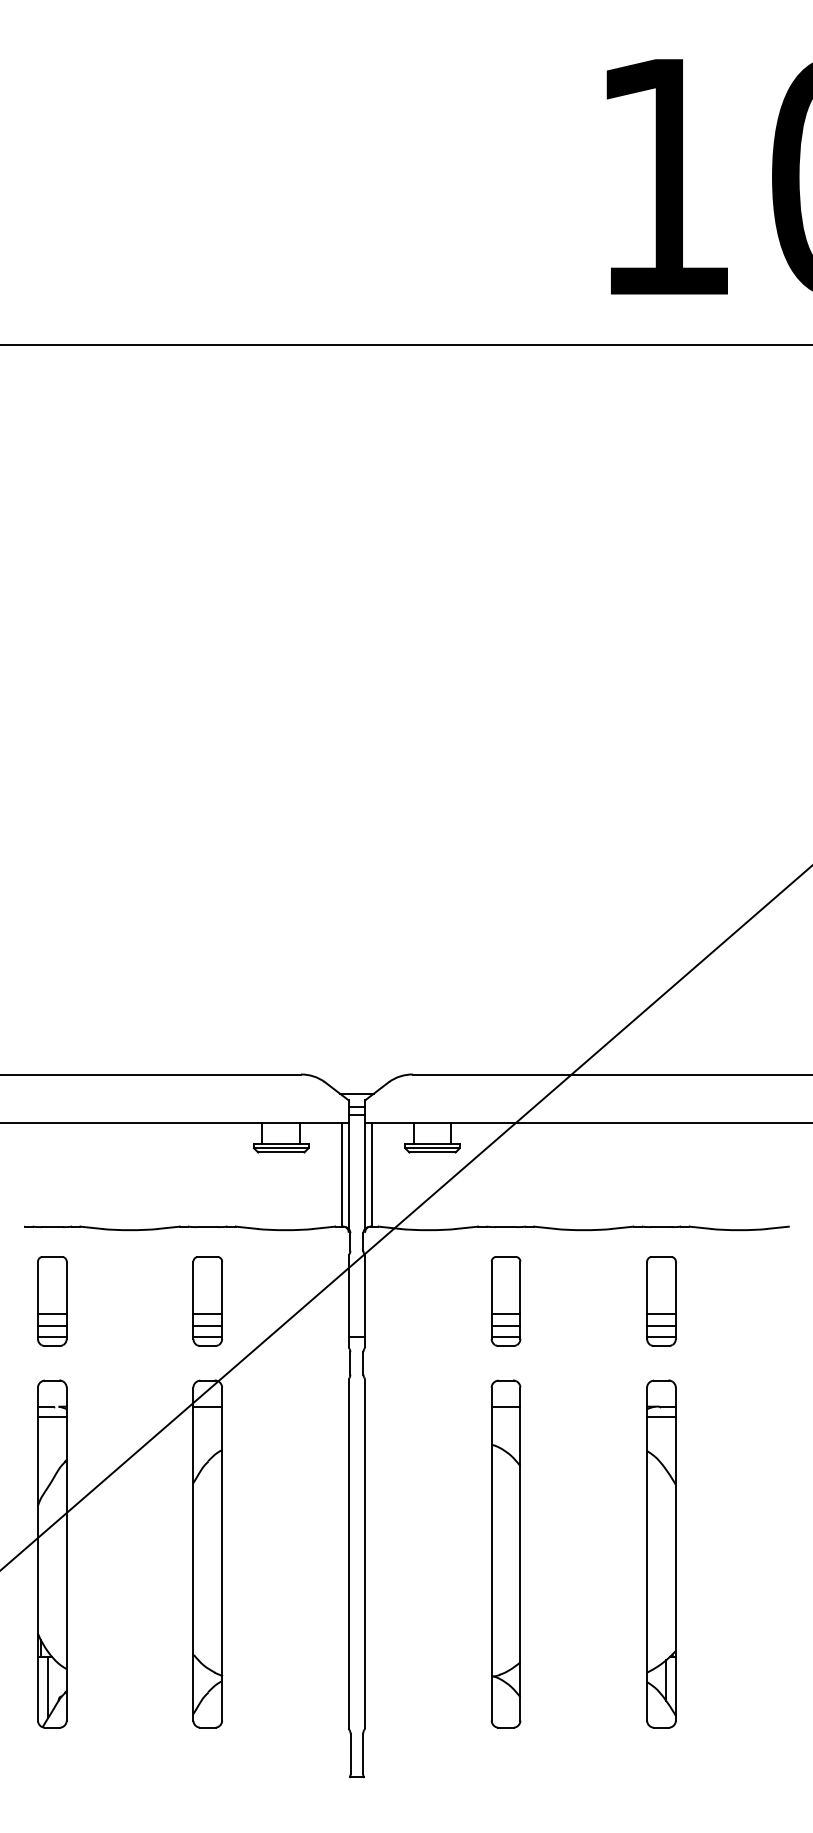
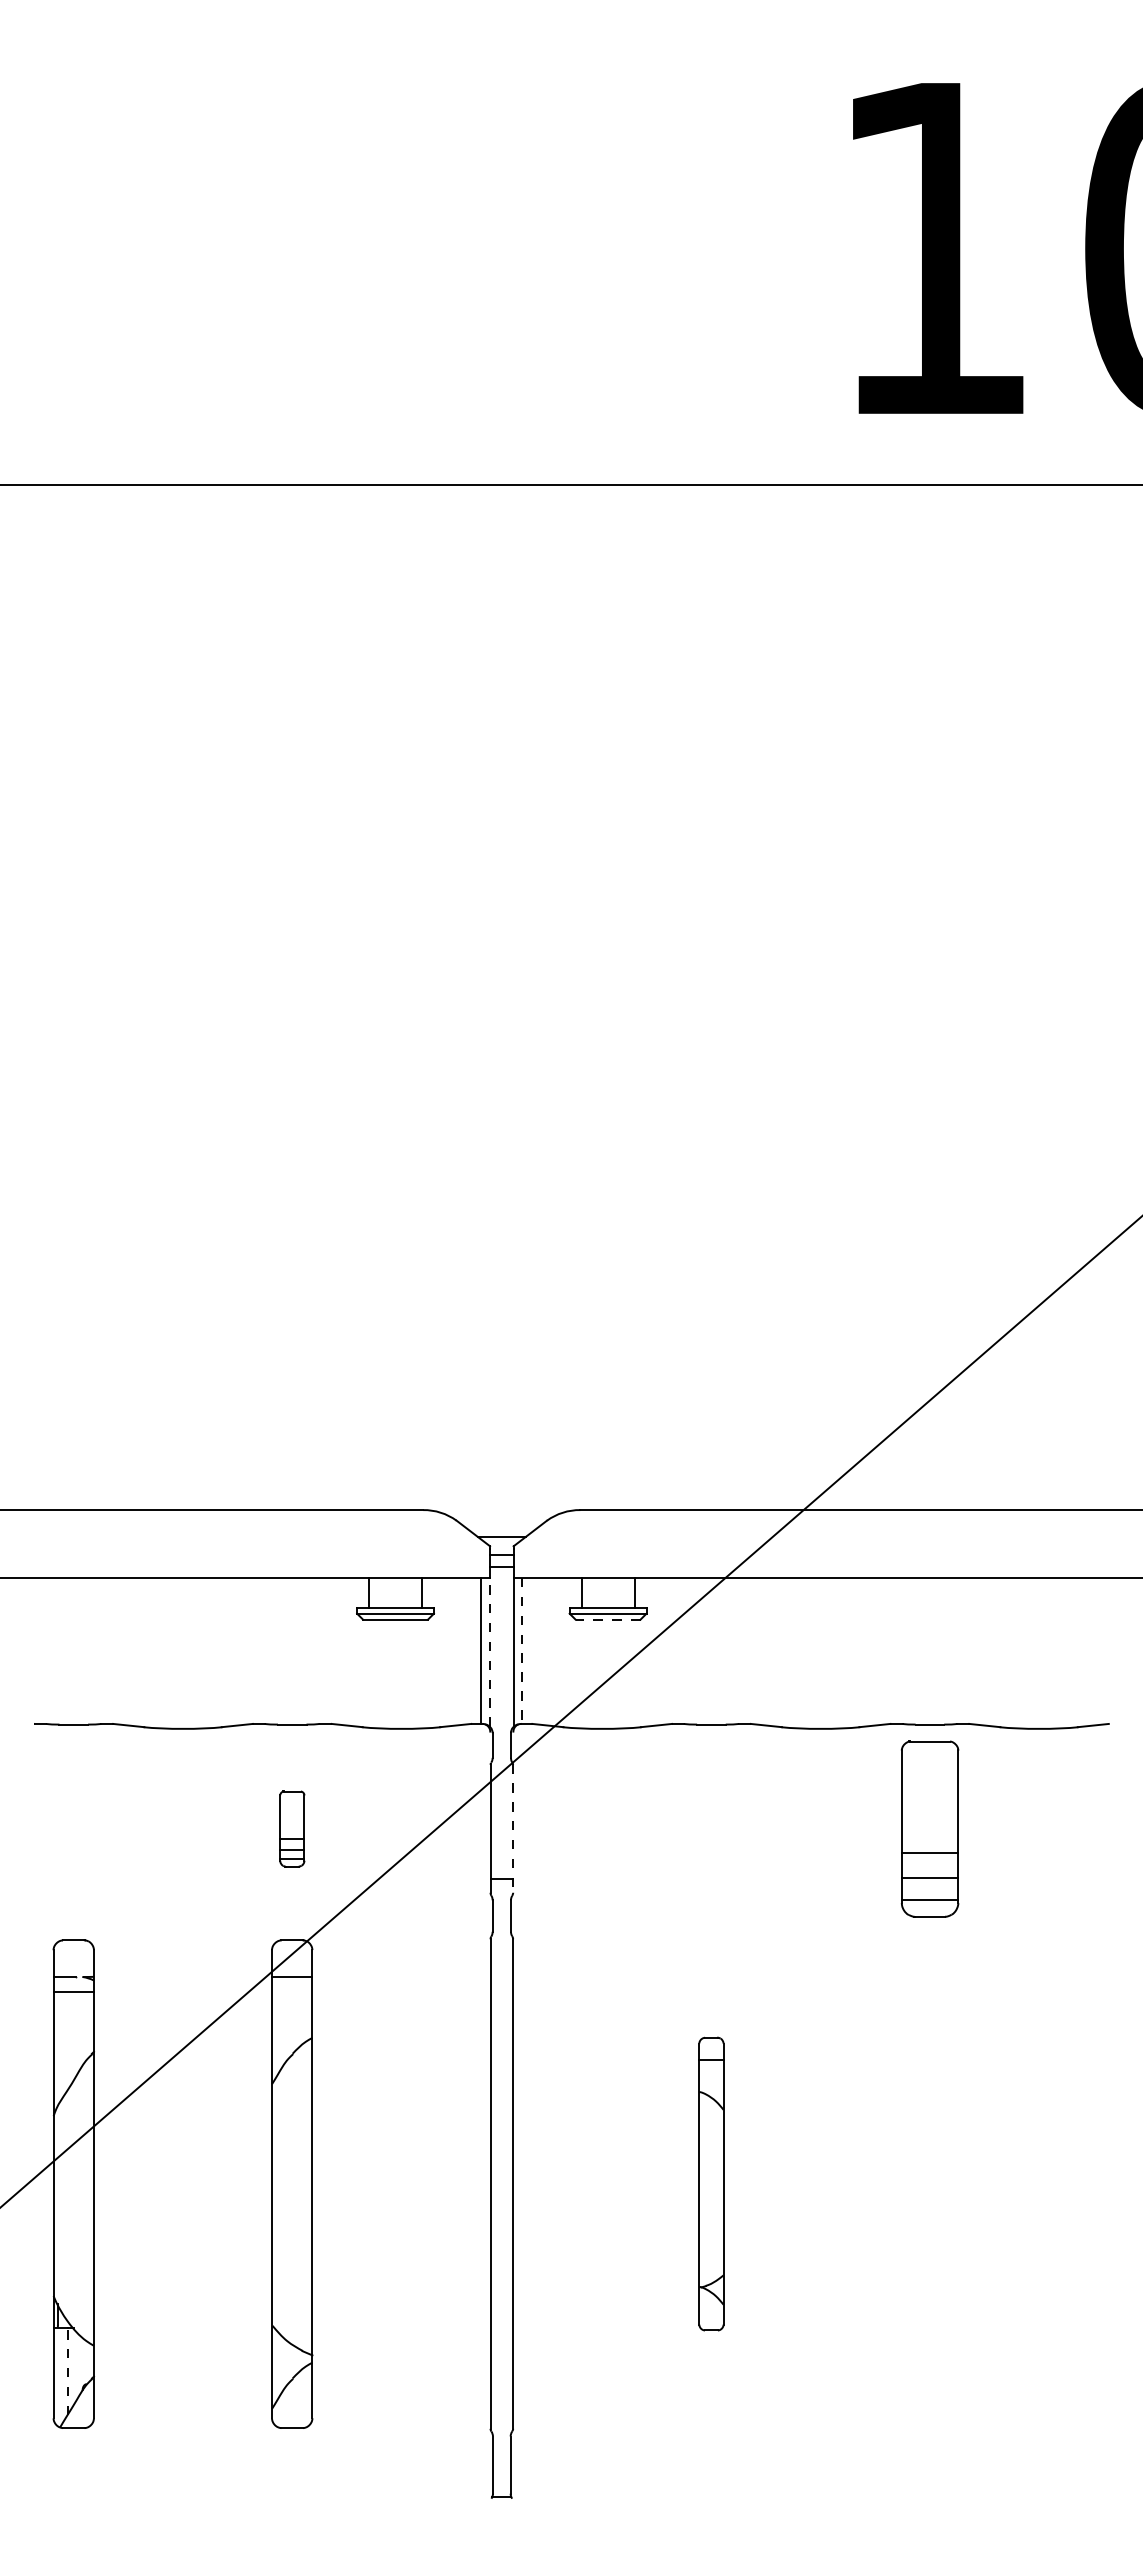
line: (432, 1152) -> (607, 1619), solid -> dashed
line: (348, 1175) -> (490, 1651), solid -> dashed
line: (371, 1175) -> (522, 1651), solid -> dashed
part: (52, 1301) -> (73, 1828), removed
part: (207, 1301) -> (292, 1828), size x0.6
line: (365, 1301) -> (513, 1829), solid -> dashed
part: (506, 1301) -> (711, 1828), removed
part: (661, 1301) -> (929, 1828), size x1.4
part: (506, 1553) -> (711, 2183), size x0.6
part: (661, 1553) -> (929, 2183), removed
line: (47, 1687) -> (67, 2371), solid -> dashed

